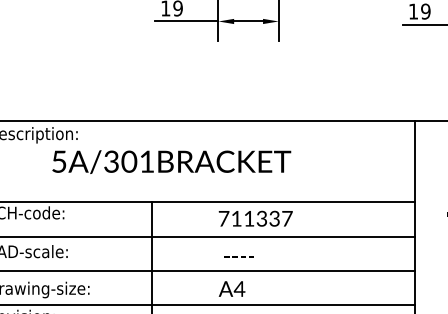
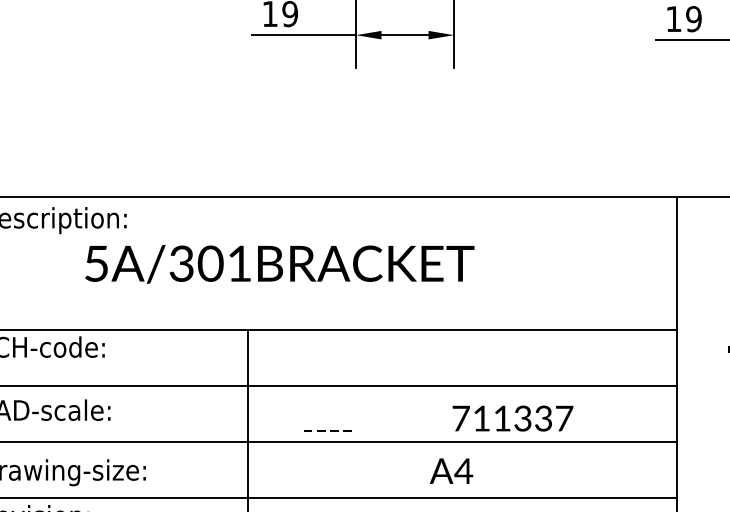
text: (255, 218) -> (512, 418), moved
text: (238, 256) -> (326, 429), moved
text: (231, 288) -> (450, 470), moved

